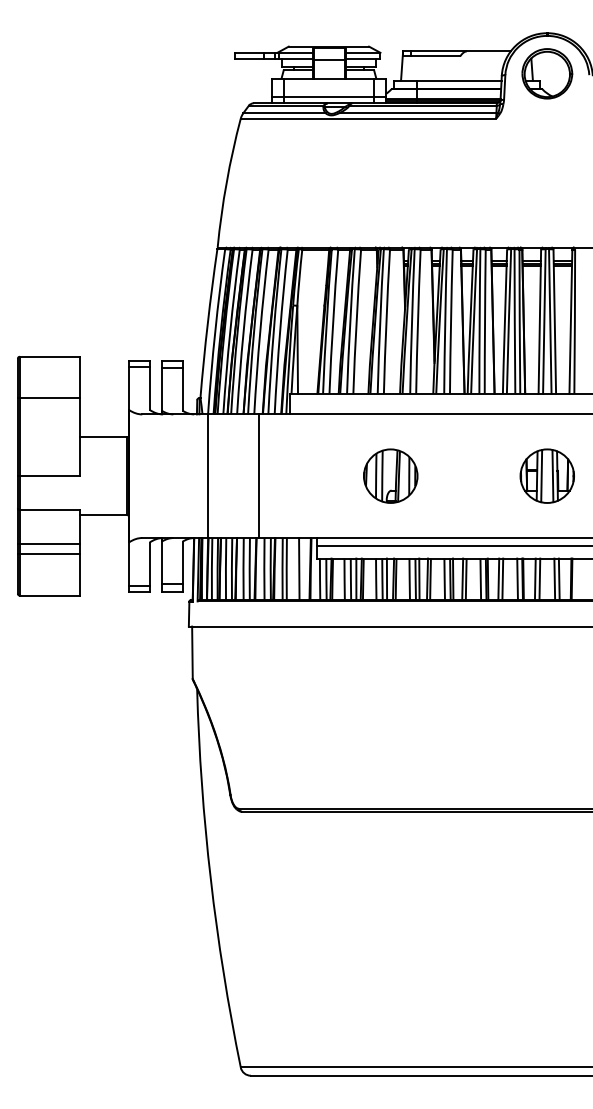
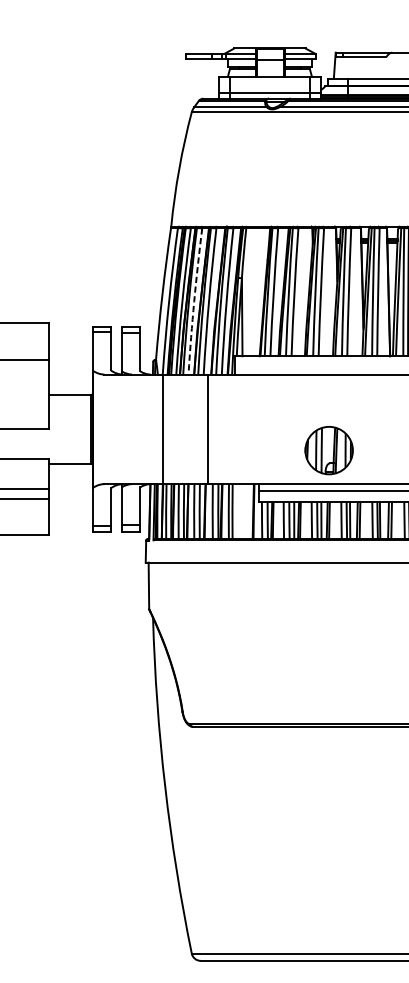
arc: (243, 331) -> (194, 301), solid -> dashed
part: (390, 475) -> (328, 449), moved
line: (299, 568) -> (243, 511), removed

